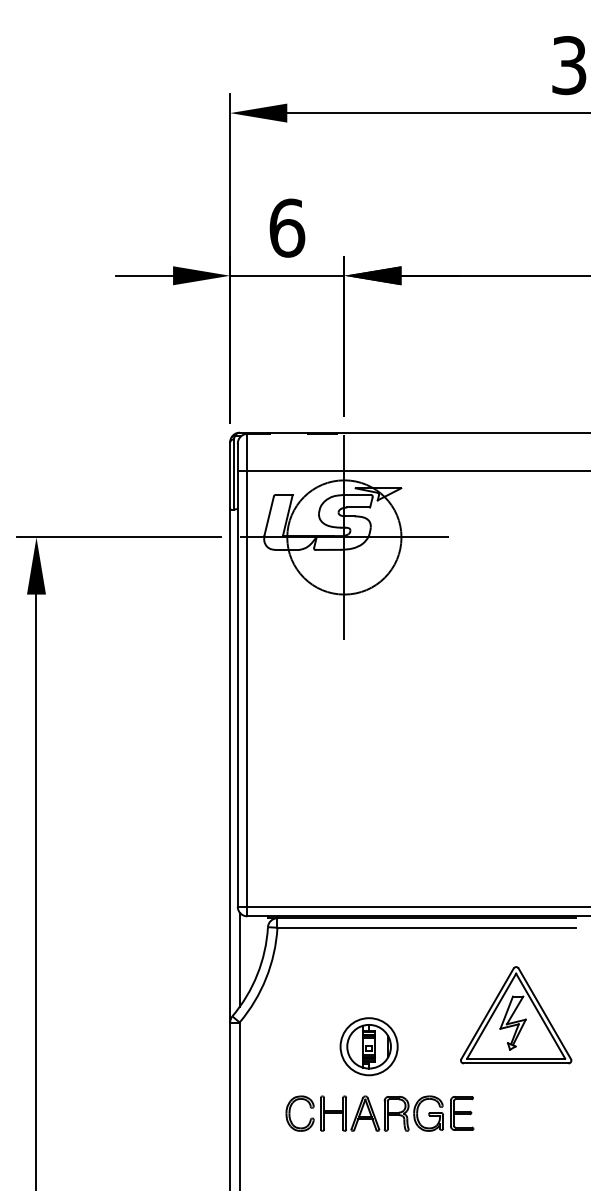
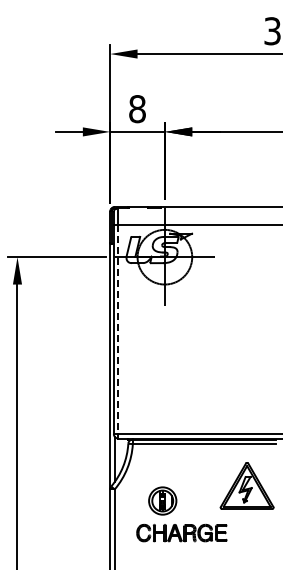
text: (287, 228) -> (137, 109), 6 -> 8
line: (247, 690) -> (118, 330), solid -> dashed
part: (368, 1045) -> (162, 500), moved

